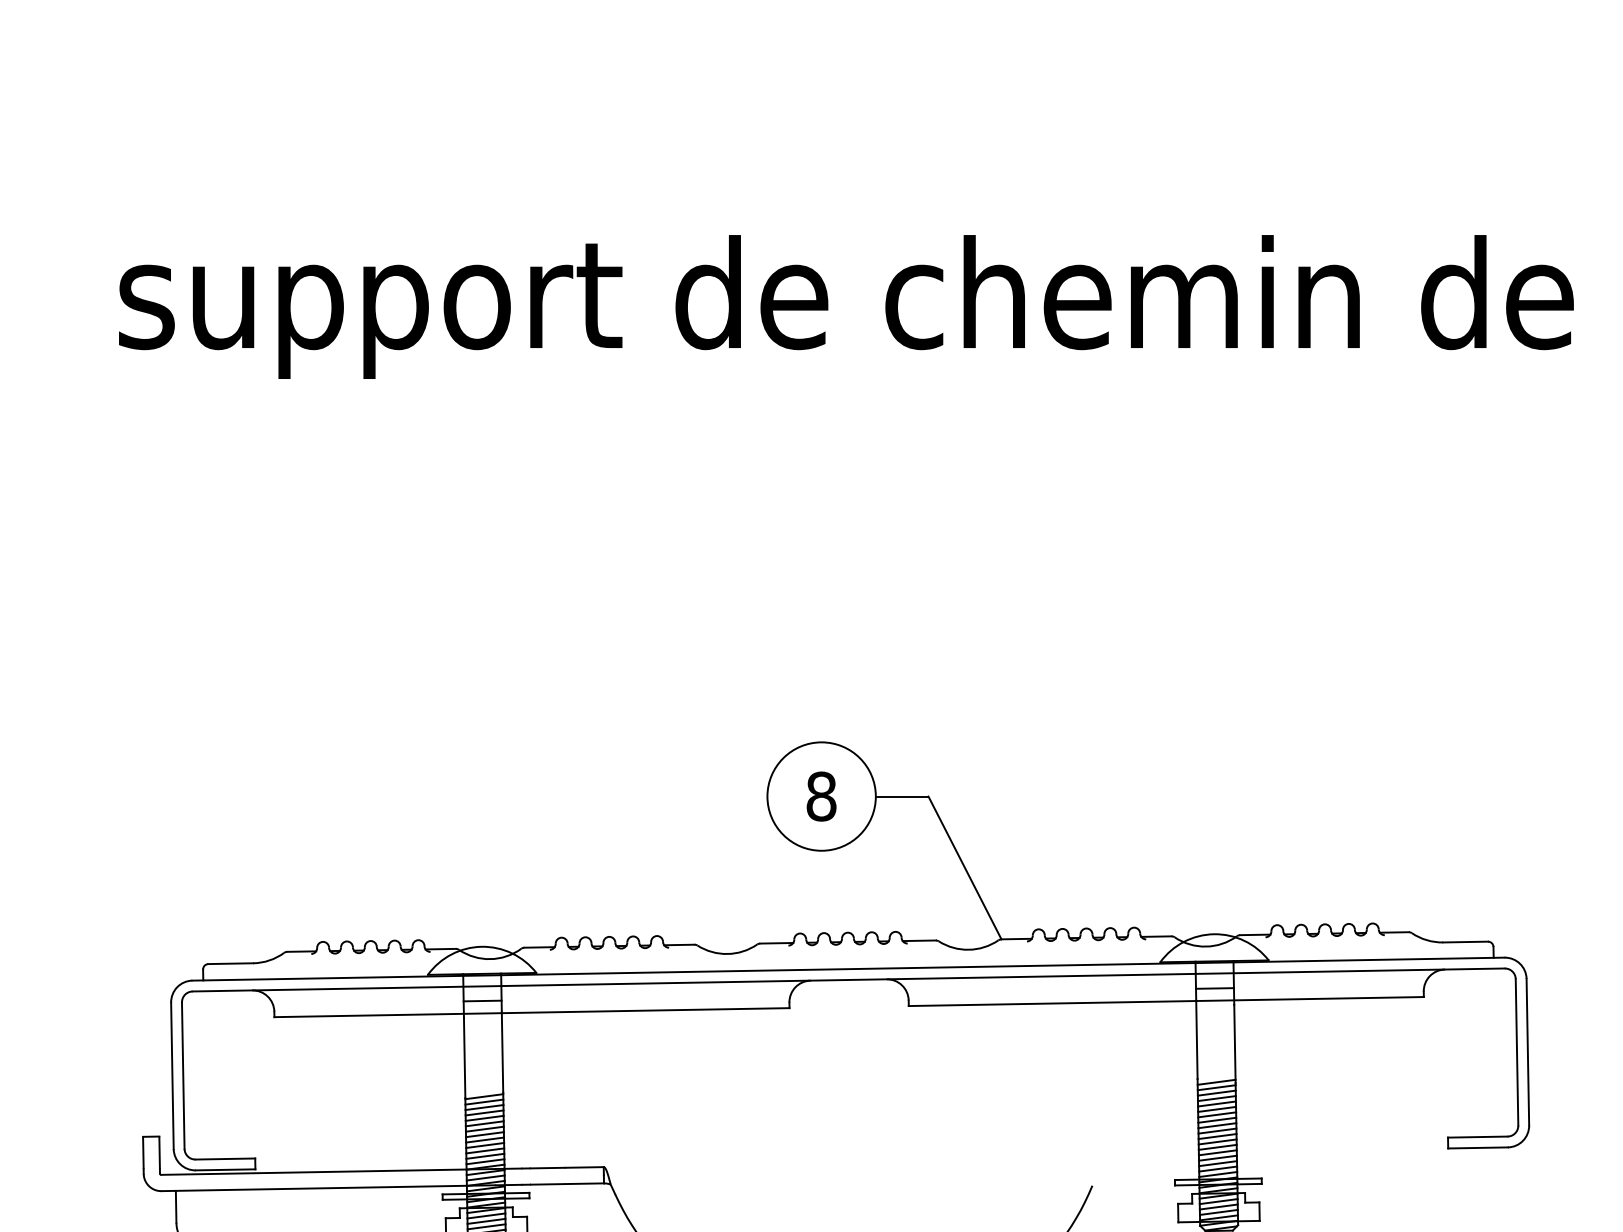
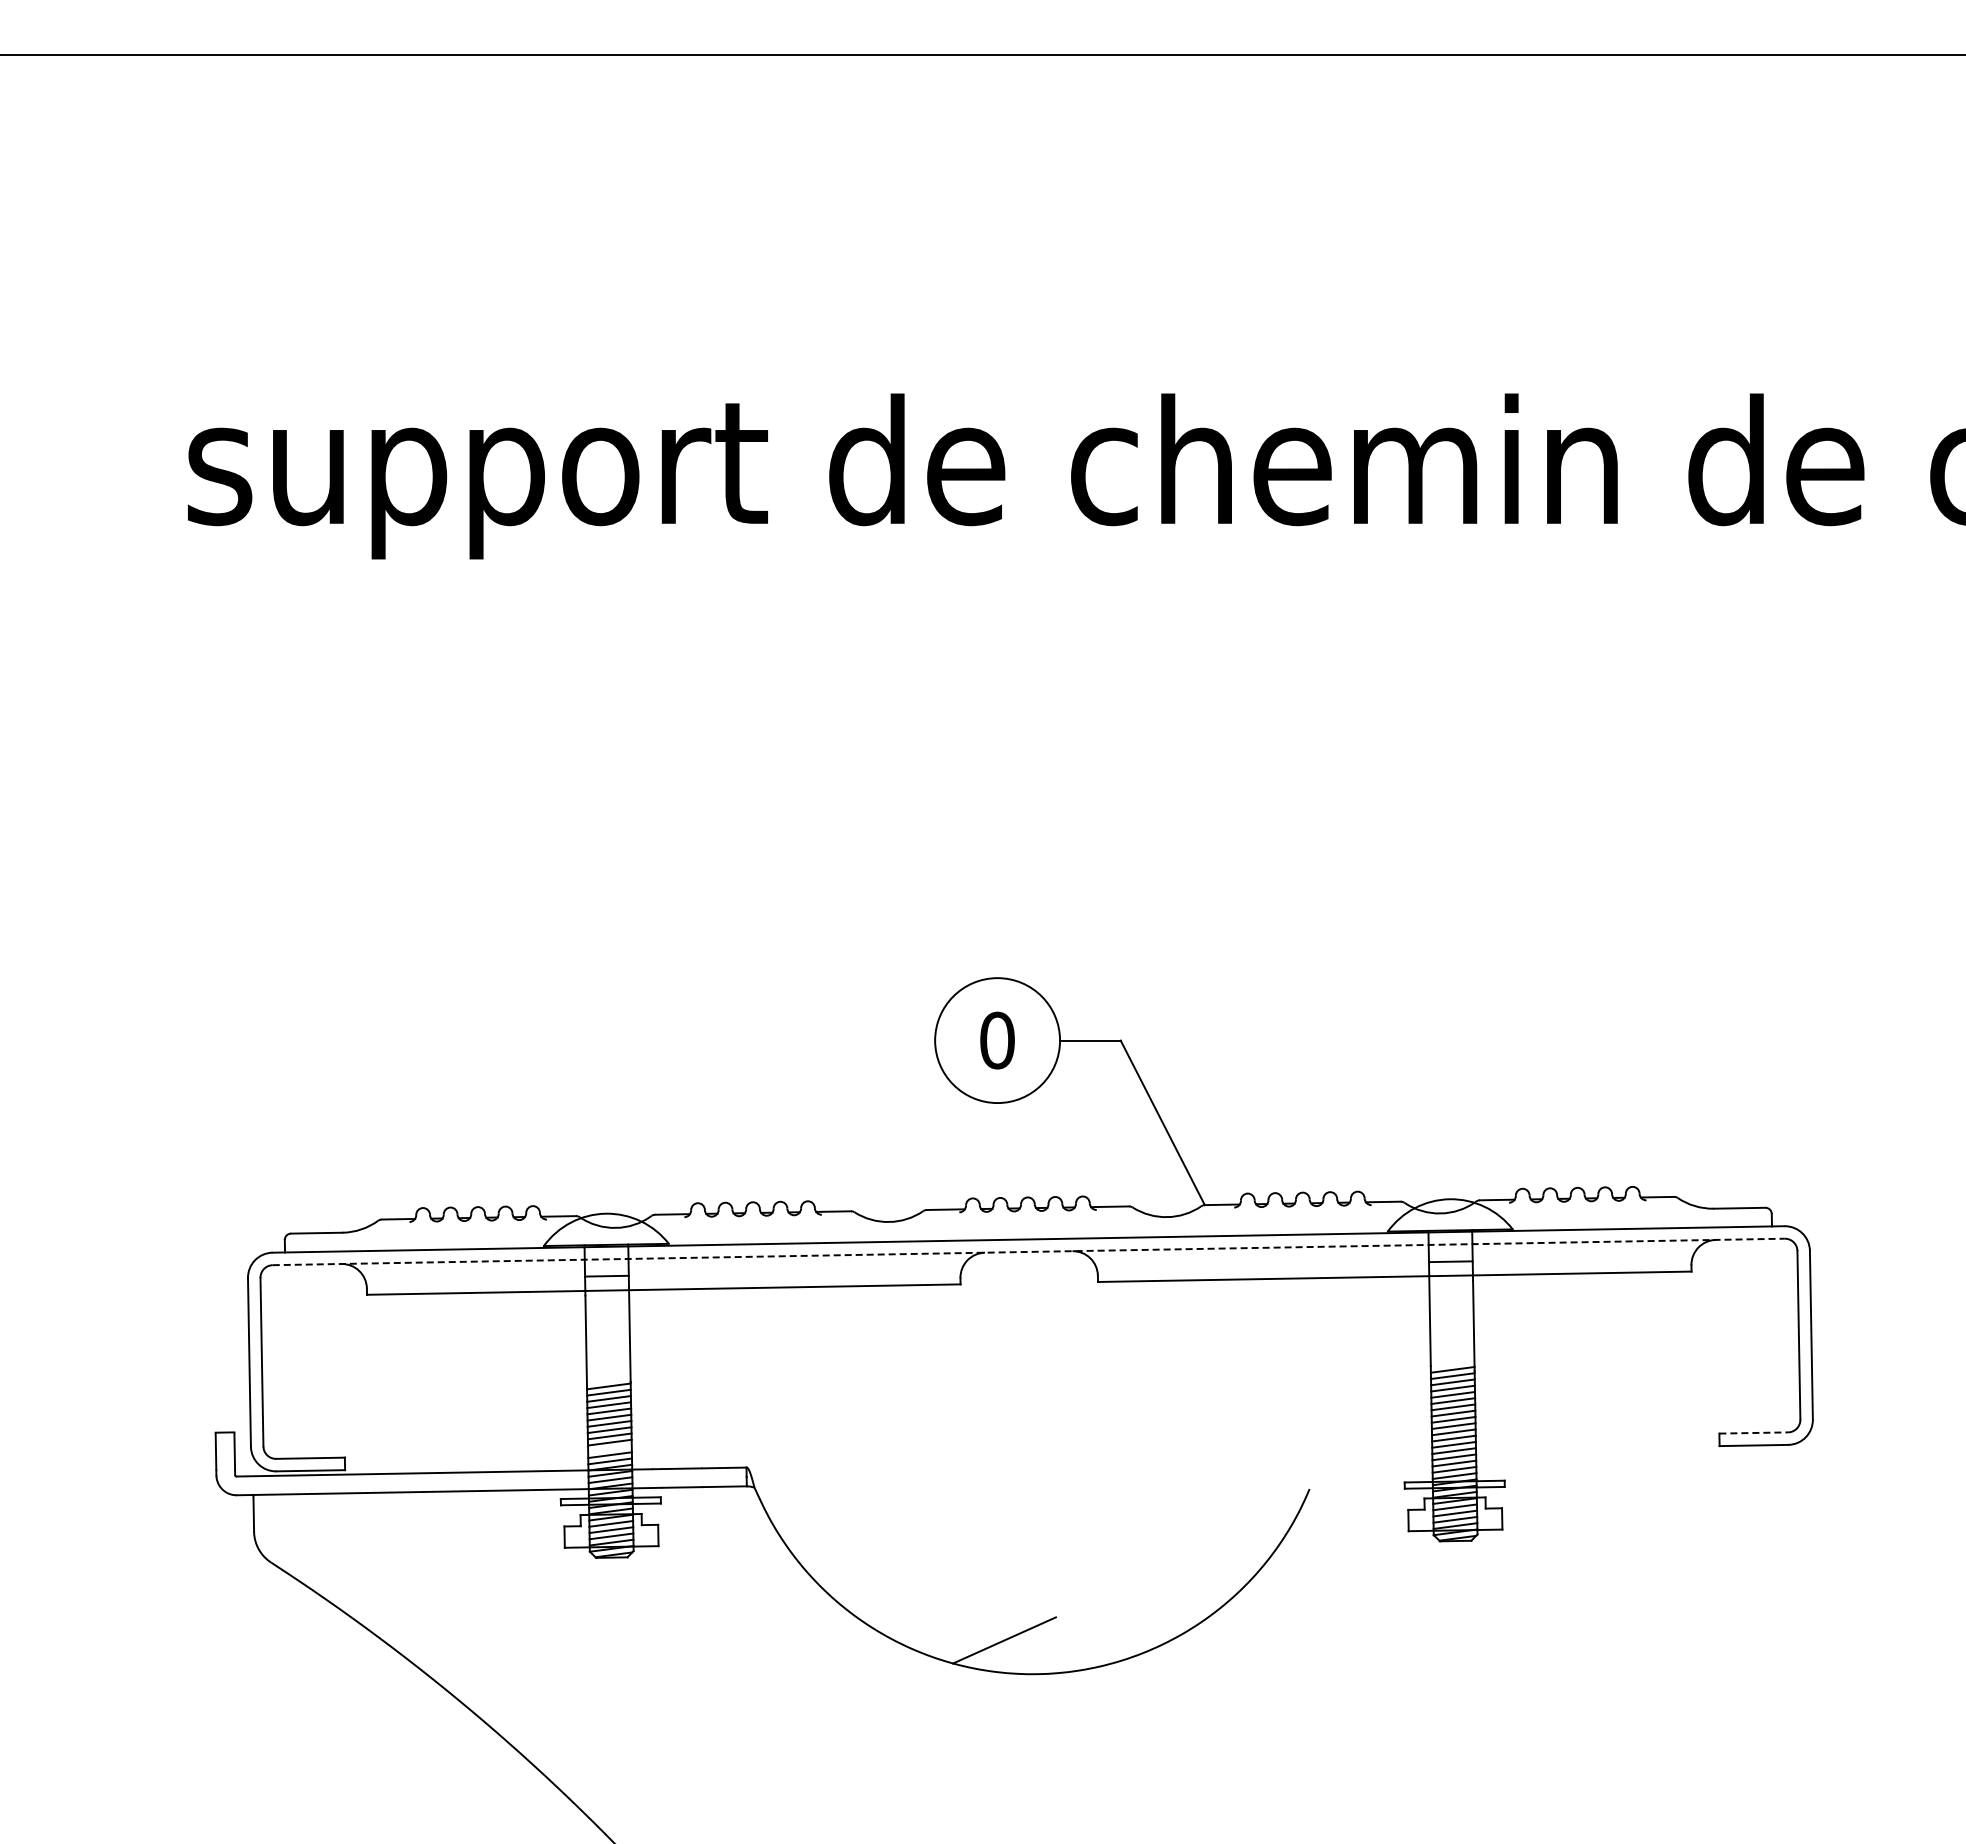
text: (821, 796) -> (997, 1040), 8 -> 0
line: (849, 979) -> (1029, 1251), solid -> dashed
line: (1478, 1136) -> (1754, 1432), solid -> dashed
line: (484, 1150) -> (609, 1448), removed

